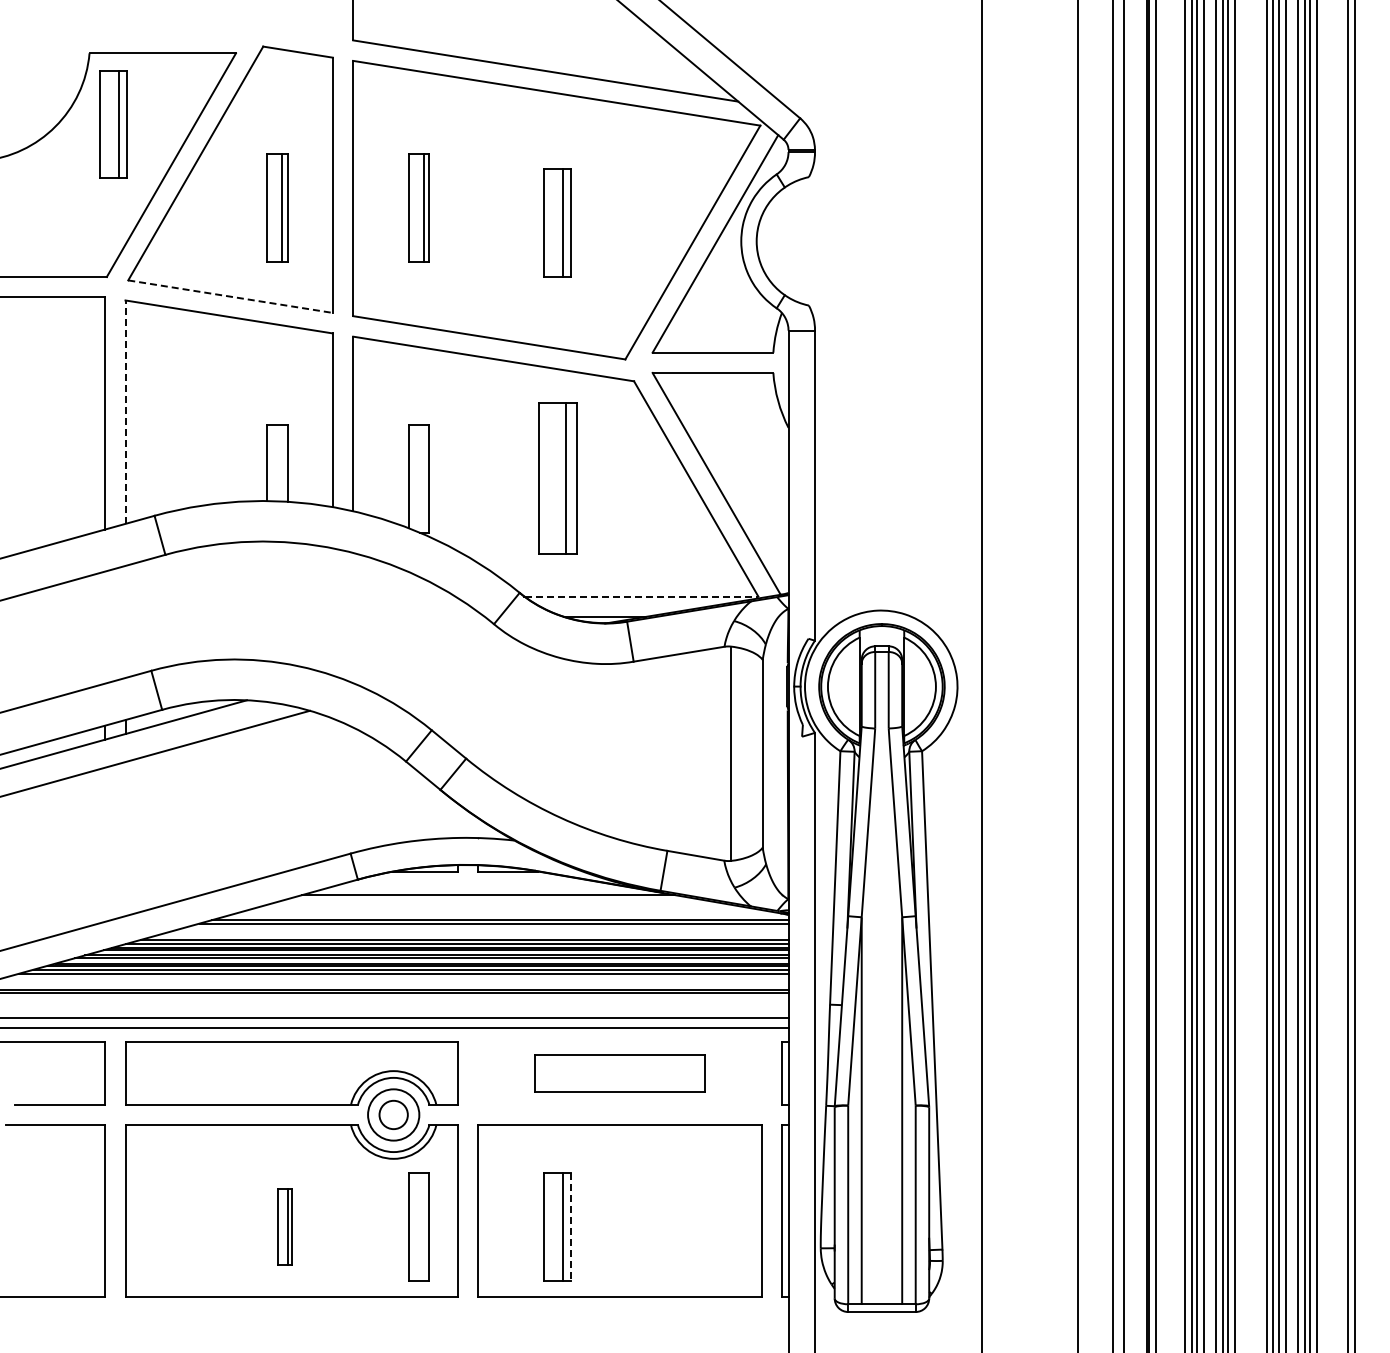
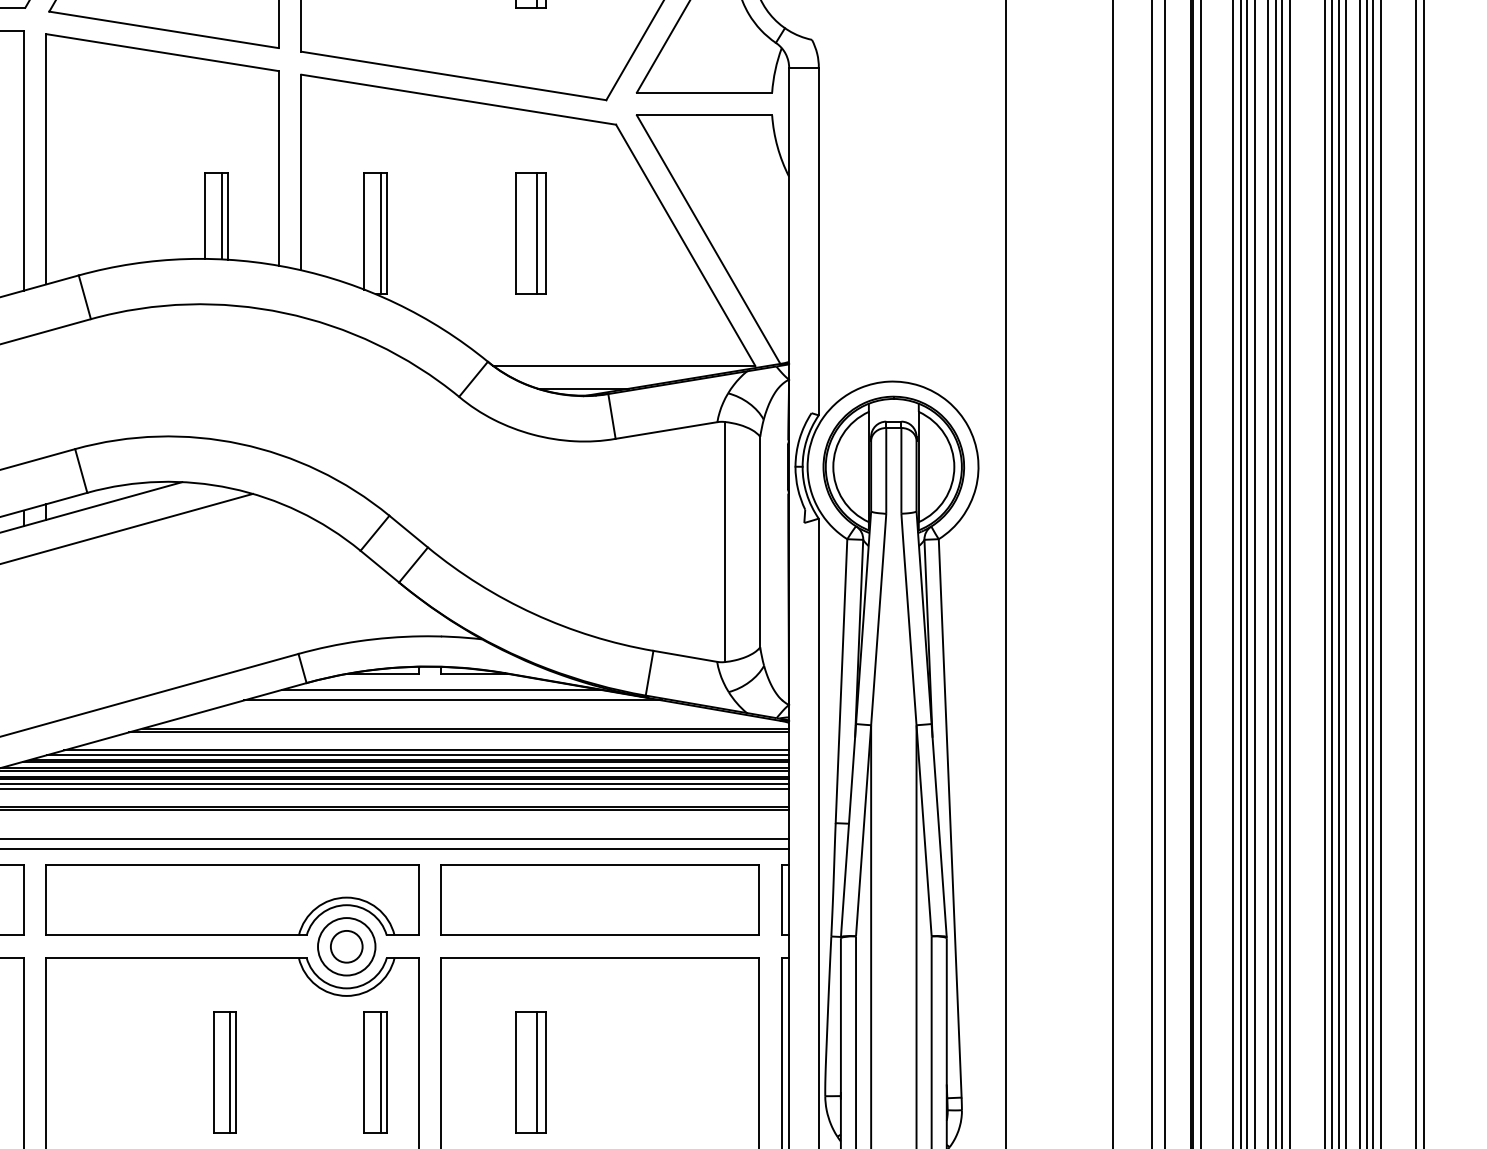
line: (230, 296) -> (163, 29), dashed -> solid
line: (125, 412) -> (46, 159), dashed -> solid
line: (282, 462) -> (222, 215), added
line: (424, 478) -> (381, 233), added
part: (557, 478) -> (530, 233), size x0.71
line: (641, 596) -> (624, 365), dashed -> solid
line: (477, 885) -> (440, 689), added
part: (619, 1073) -> (599, 900), size x1.67
part: (284, 1226) -> (224, 1071), size x1.43
line: (424, 1226) -> (381, 1071), added
line: (571, 1226) -> (545, 1071), dashed -> solid

